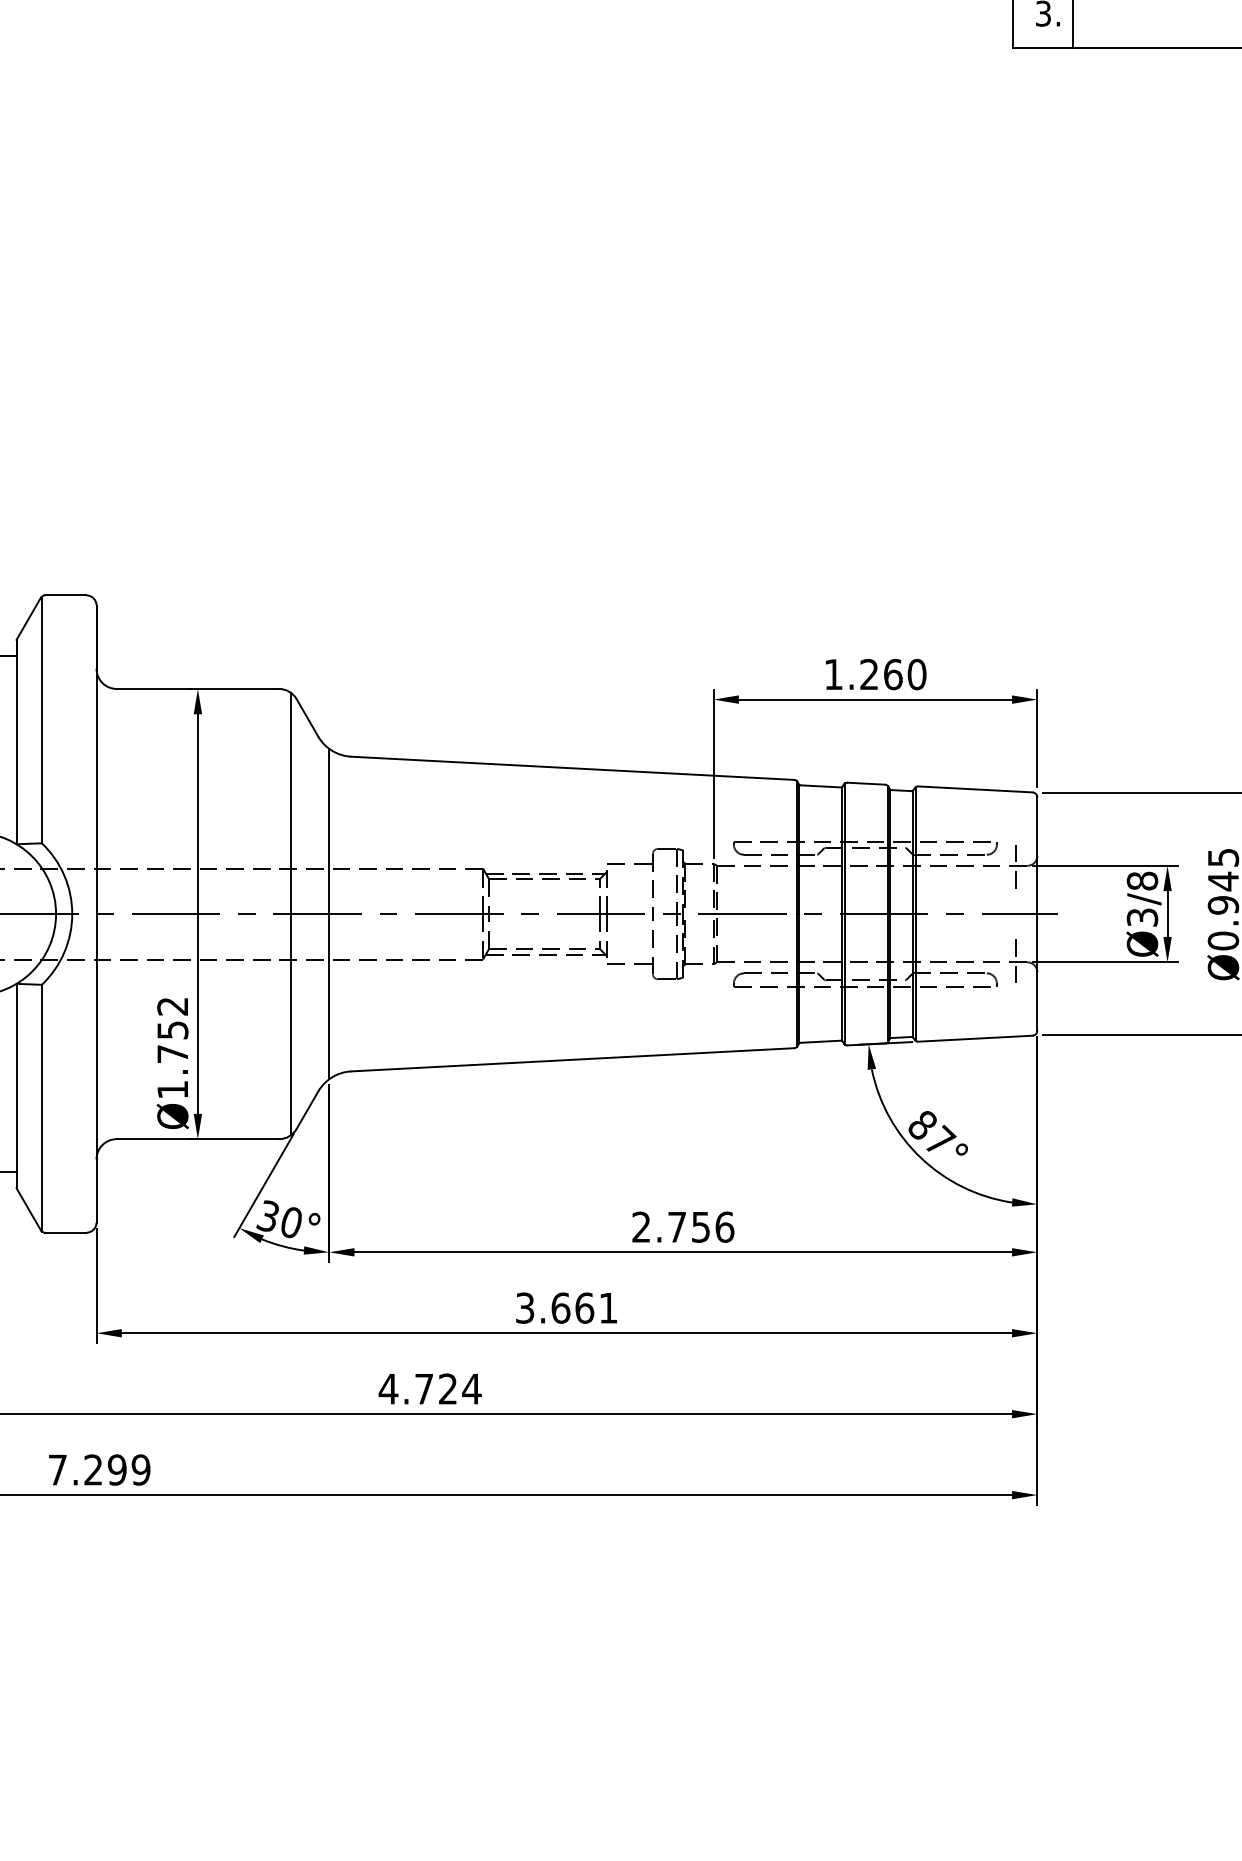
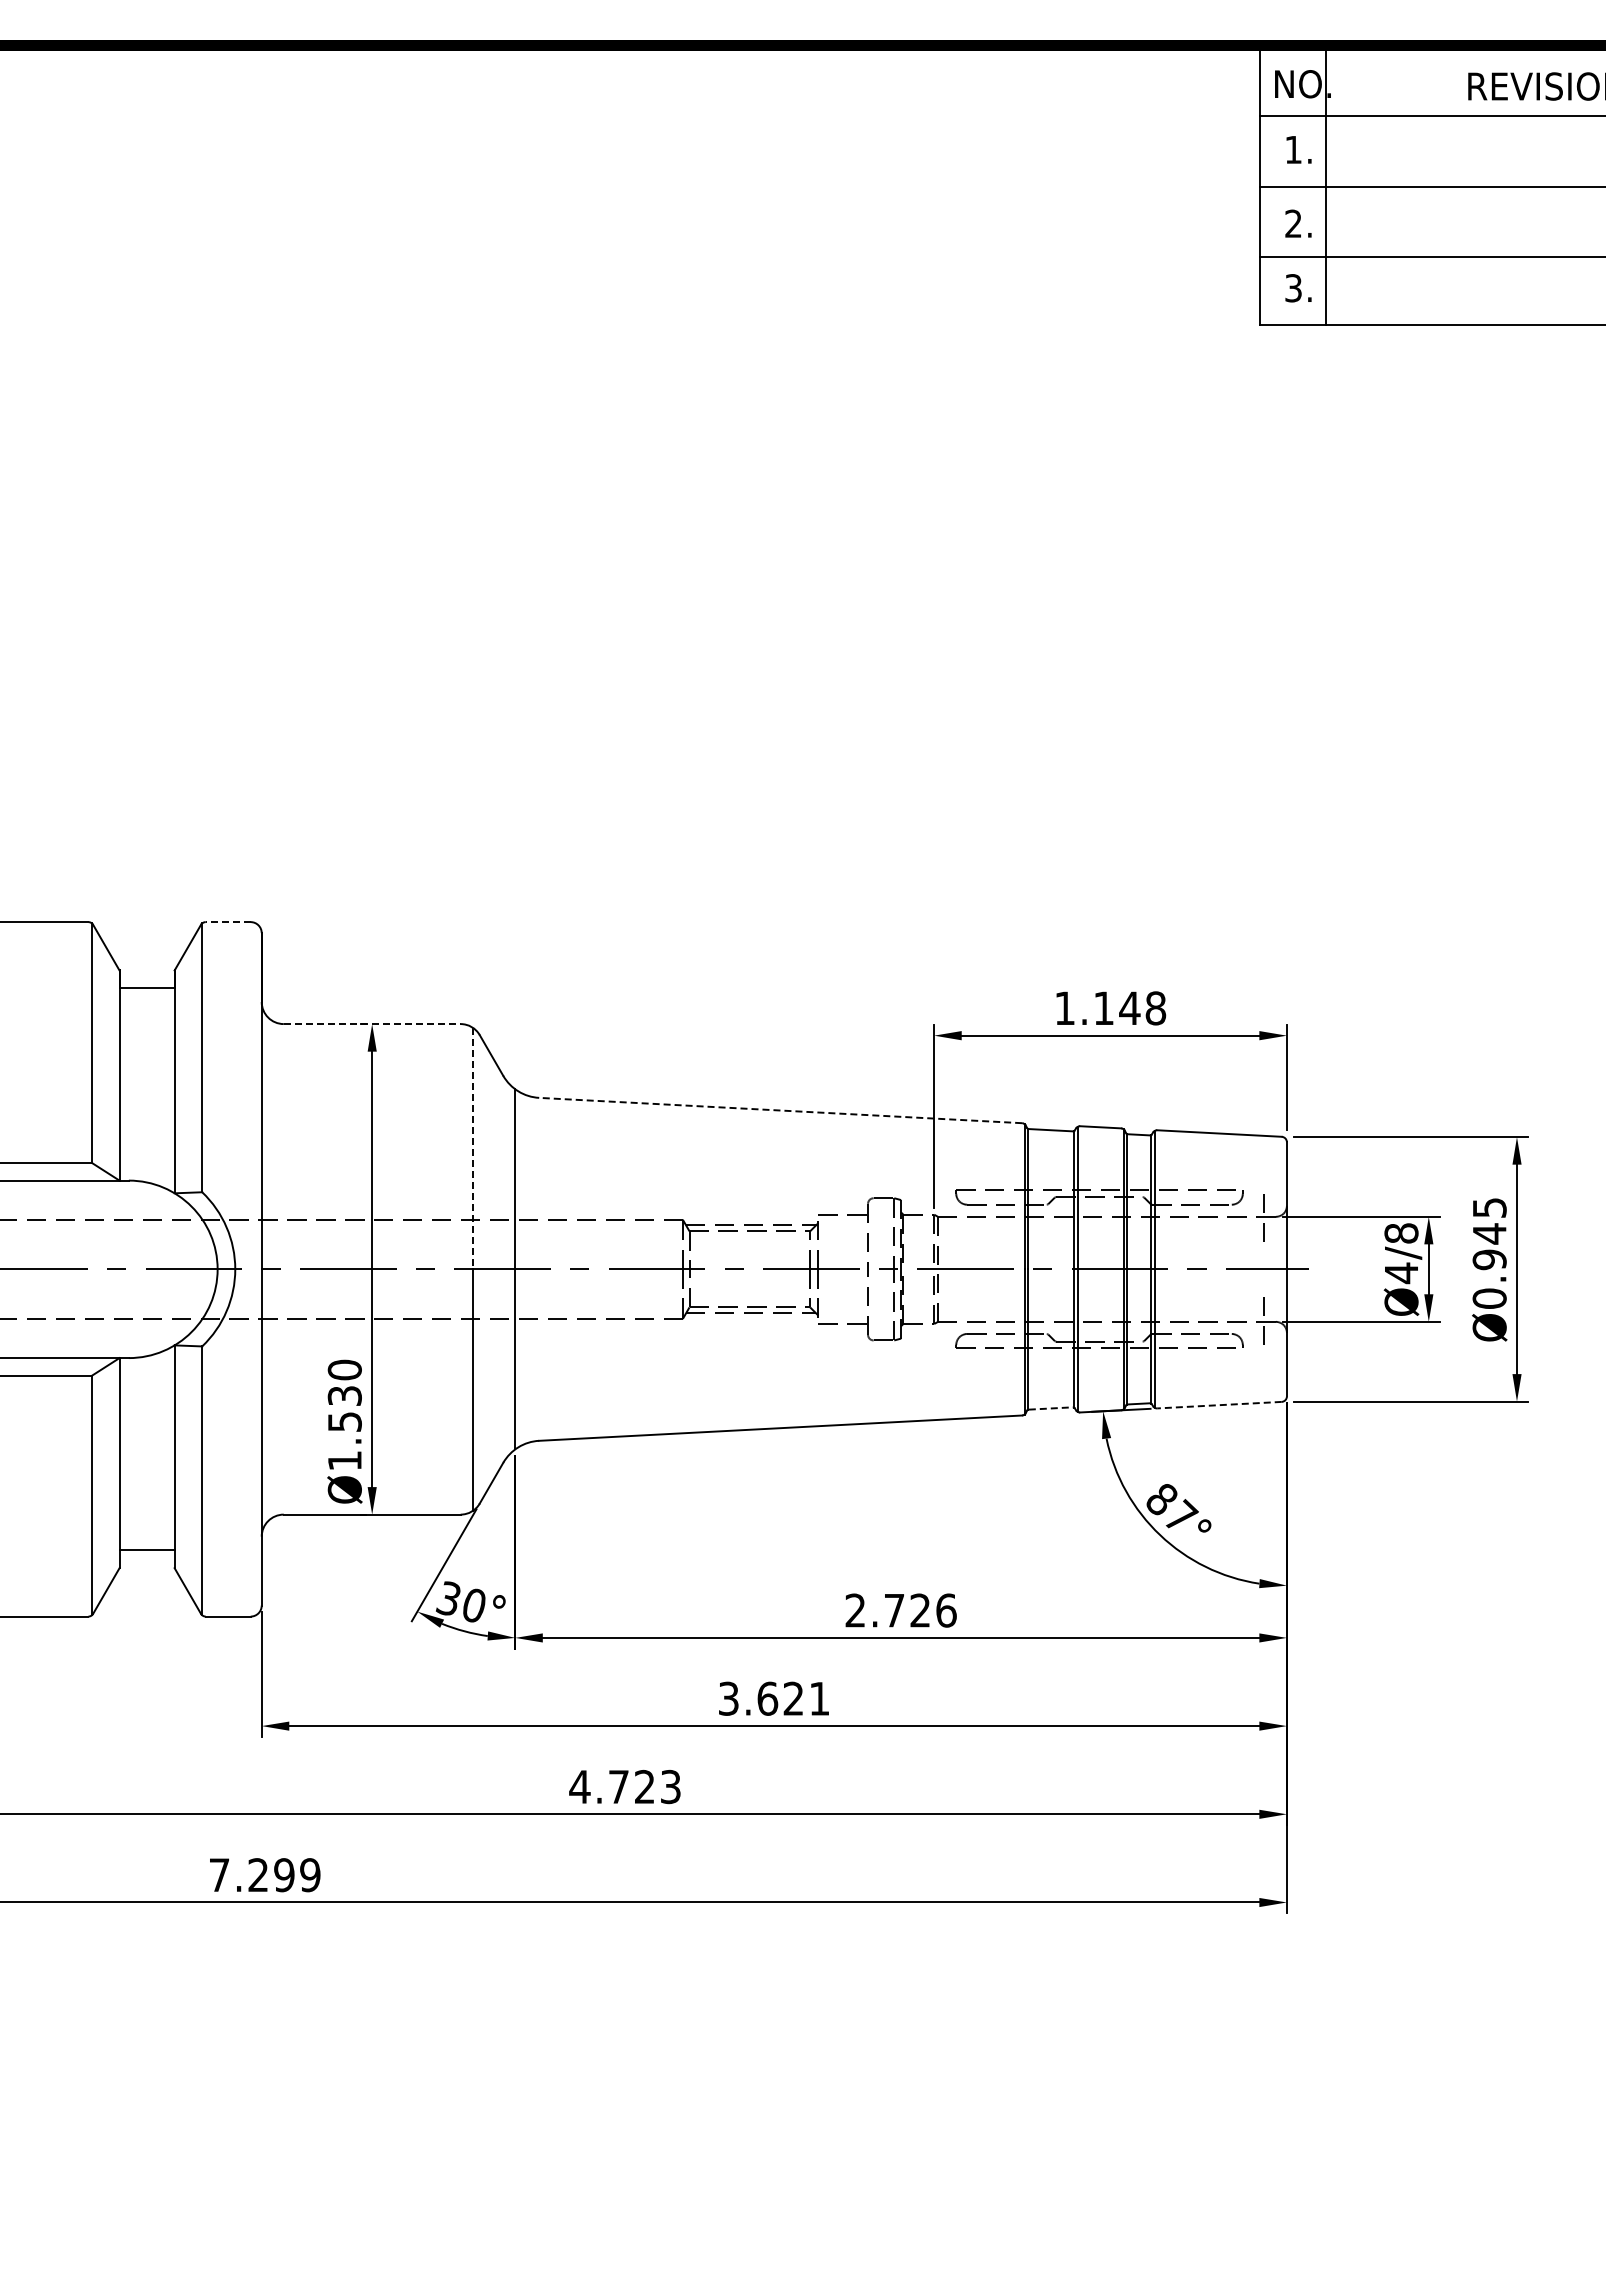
line: (65, 595) -> (227, 922), solid -> dashed
text: (893, 674) -> (1130, 1008), 1.260 -> 1.148
line: (198, 689) -> (372, 1024), solid -> dashed
line: (572, 768) -> (780, 1110), solid -> dashed
line: (290, 803) -> (473, 1148), solid -> dashed
text: (1142, 917) -> (1401, 1273), Ø3/8 -> Ø4/8
text: (172, 1029) -> (344, 1395), Ø1.752 -> Ø1.530
line: (974, 1039) -> (1218, 1405), solid -> dashed
line: (821, 1041) -> (1051, 1408), solid -> dashed
text: (700, 1227) -> (919, 1610), 2.756 -> 2.726
text: (584, 1307) -> (793, 1698), 3.661 -> 3.621
text: (471, 1388) -> (670, 1786), 4.724 -> 4.723

